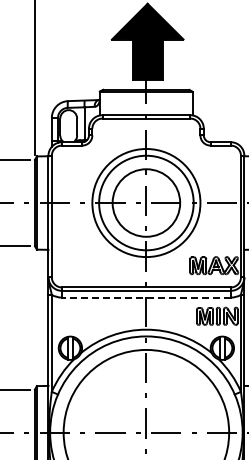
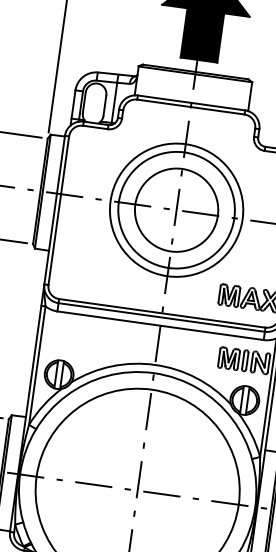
line: (145, 297) -> (159, 325), dashed -> solid

